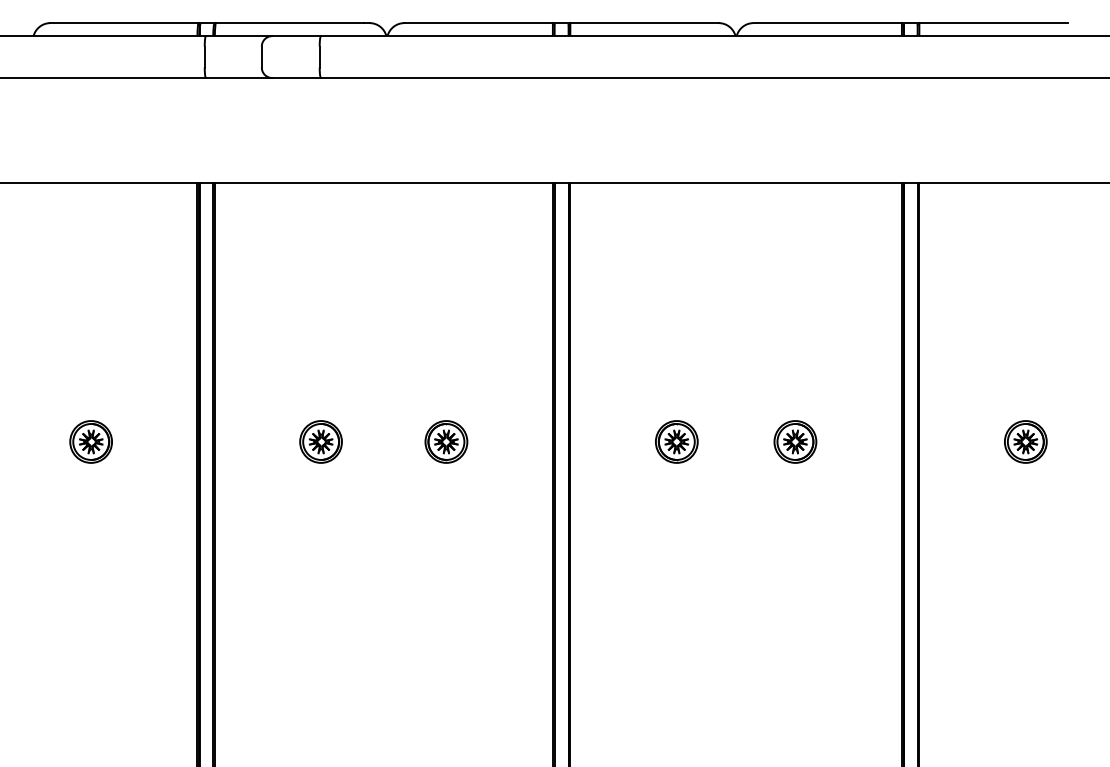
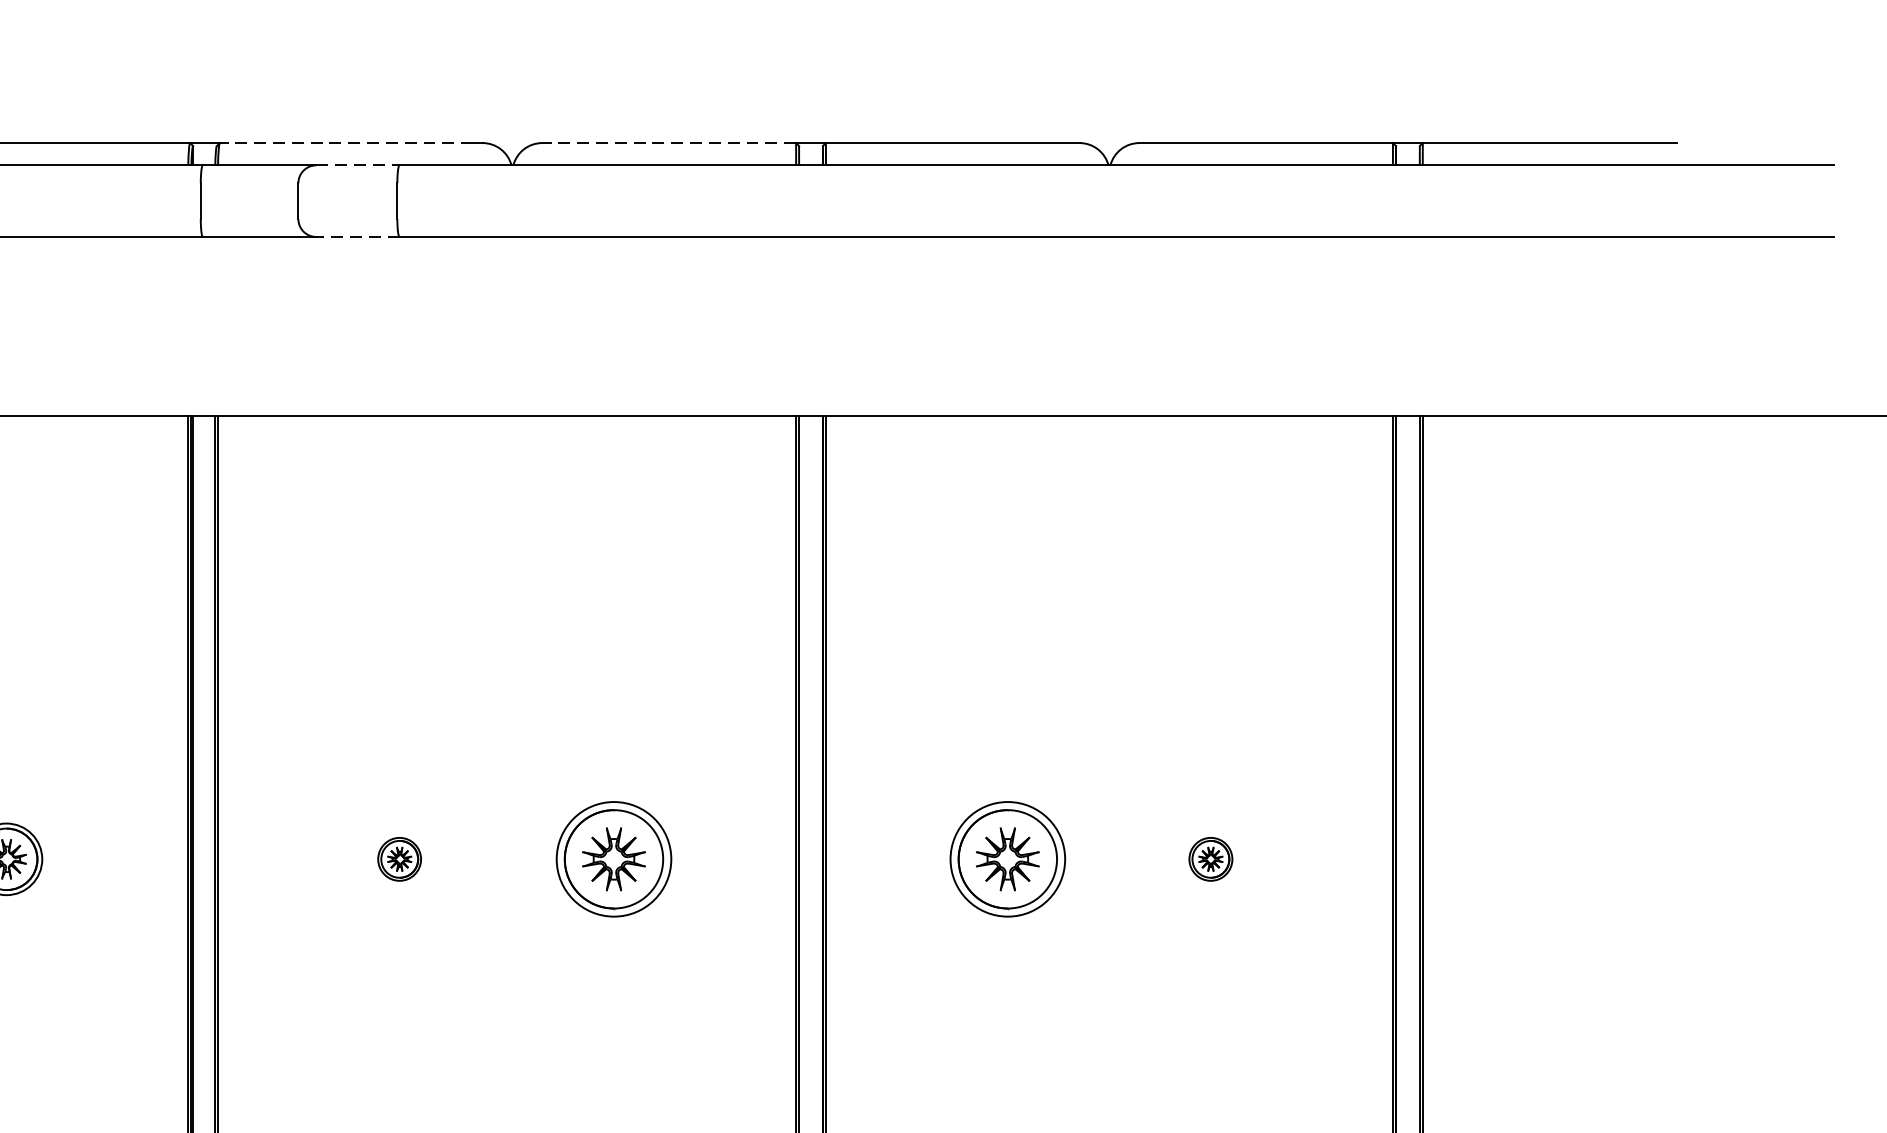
line: (289, 23) -> (345, 143), solid -> dashed
line: (478, 23) -> (668, 143), solid -> dashed
line: (297, 36) -> (359, 165), solid -> dashed
line: (296, 78) -> (357, 237), solid -> dashed
part: (320, 441) -> (398, 858), size x0.6
part: (446, 441) -> (614, 858), size x1.6
part: (676, 441) -> (1007, 858), size x1.6
part: (795, 441) -> (1210, 858), size x0.6
part: (1025, 441) -> (1604, 858), removed

